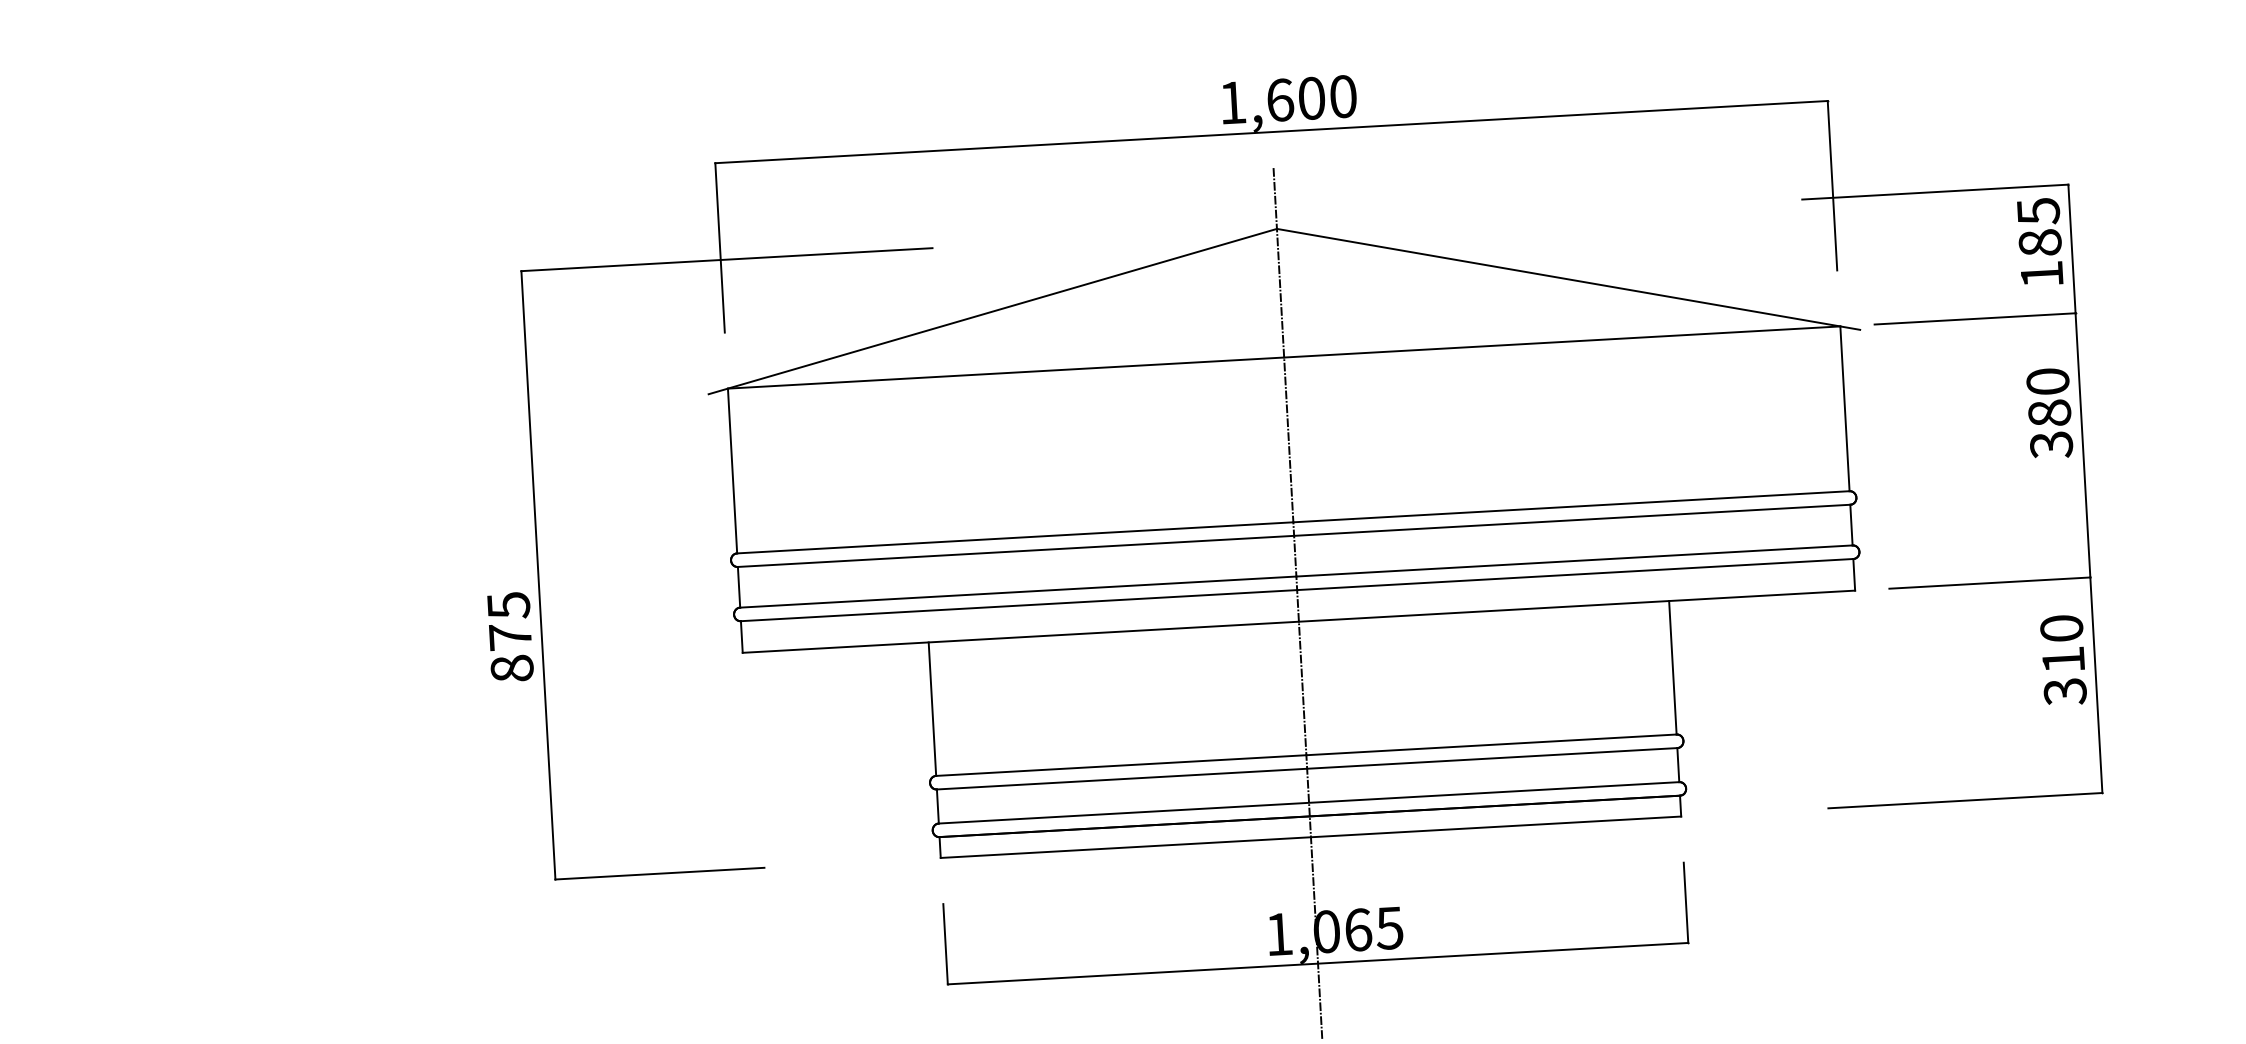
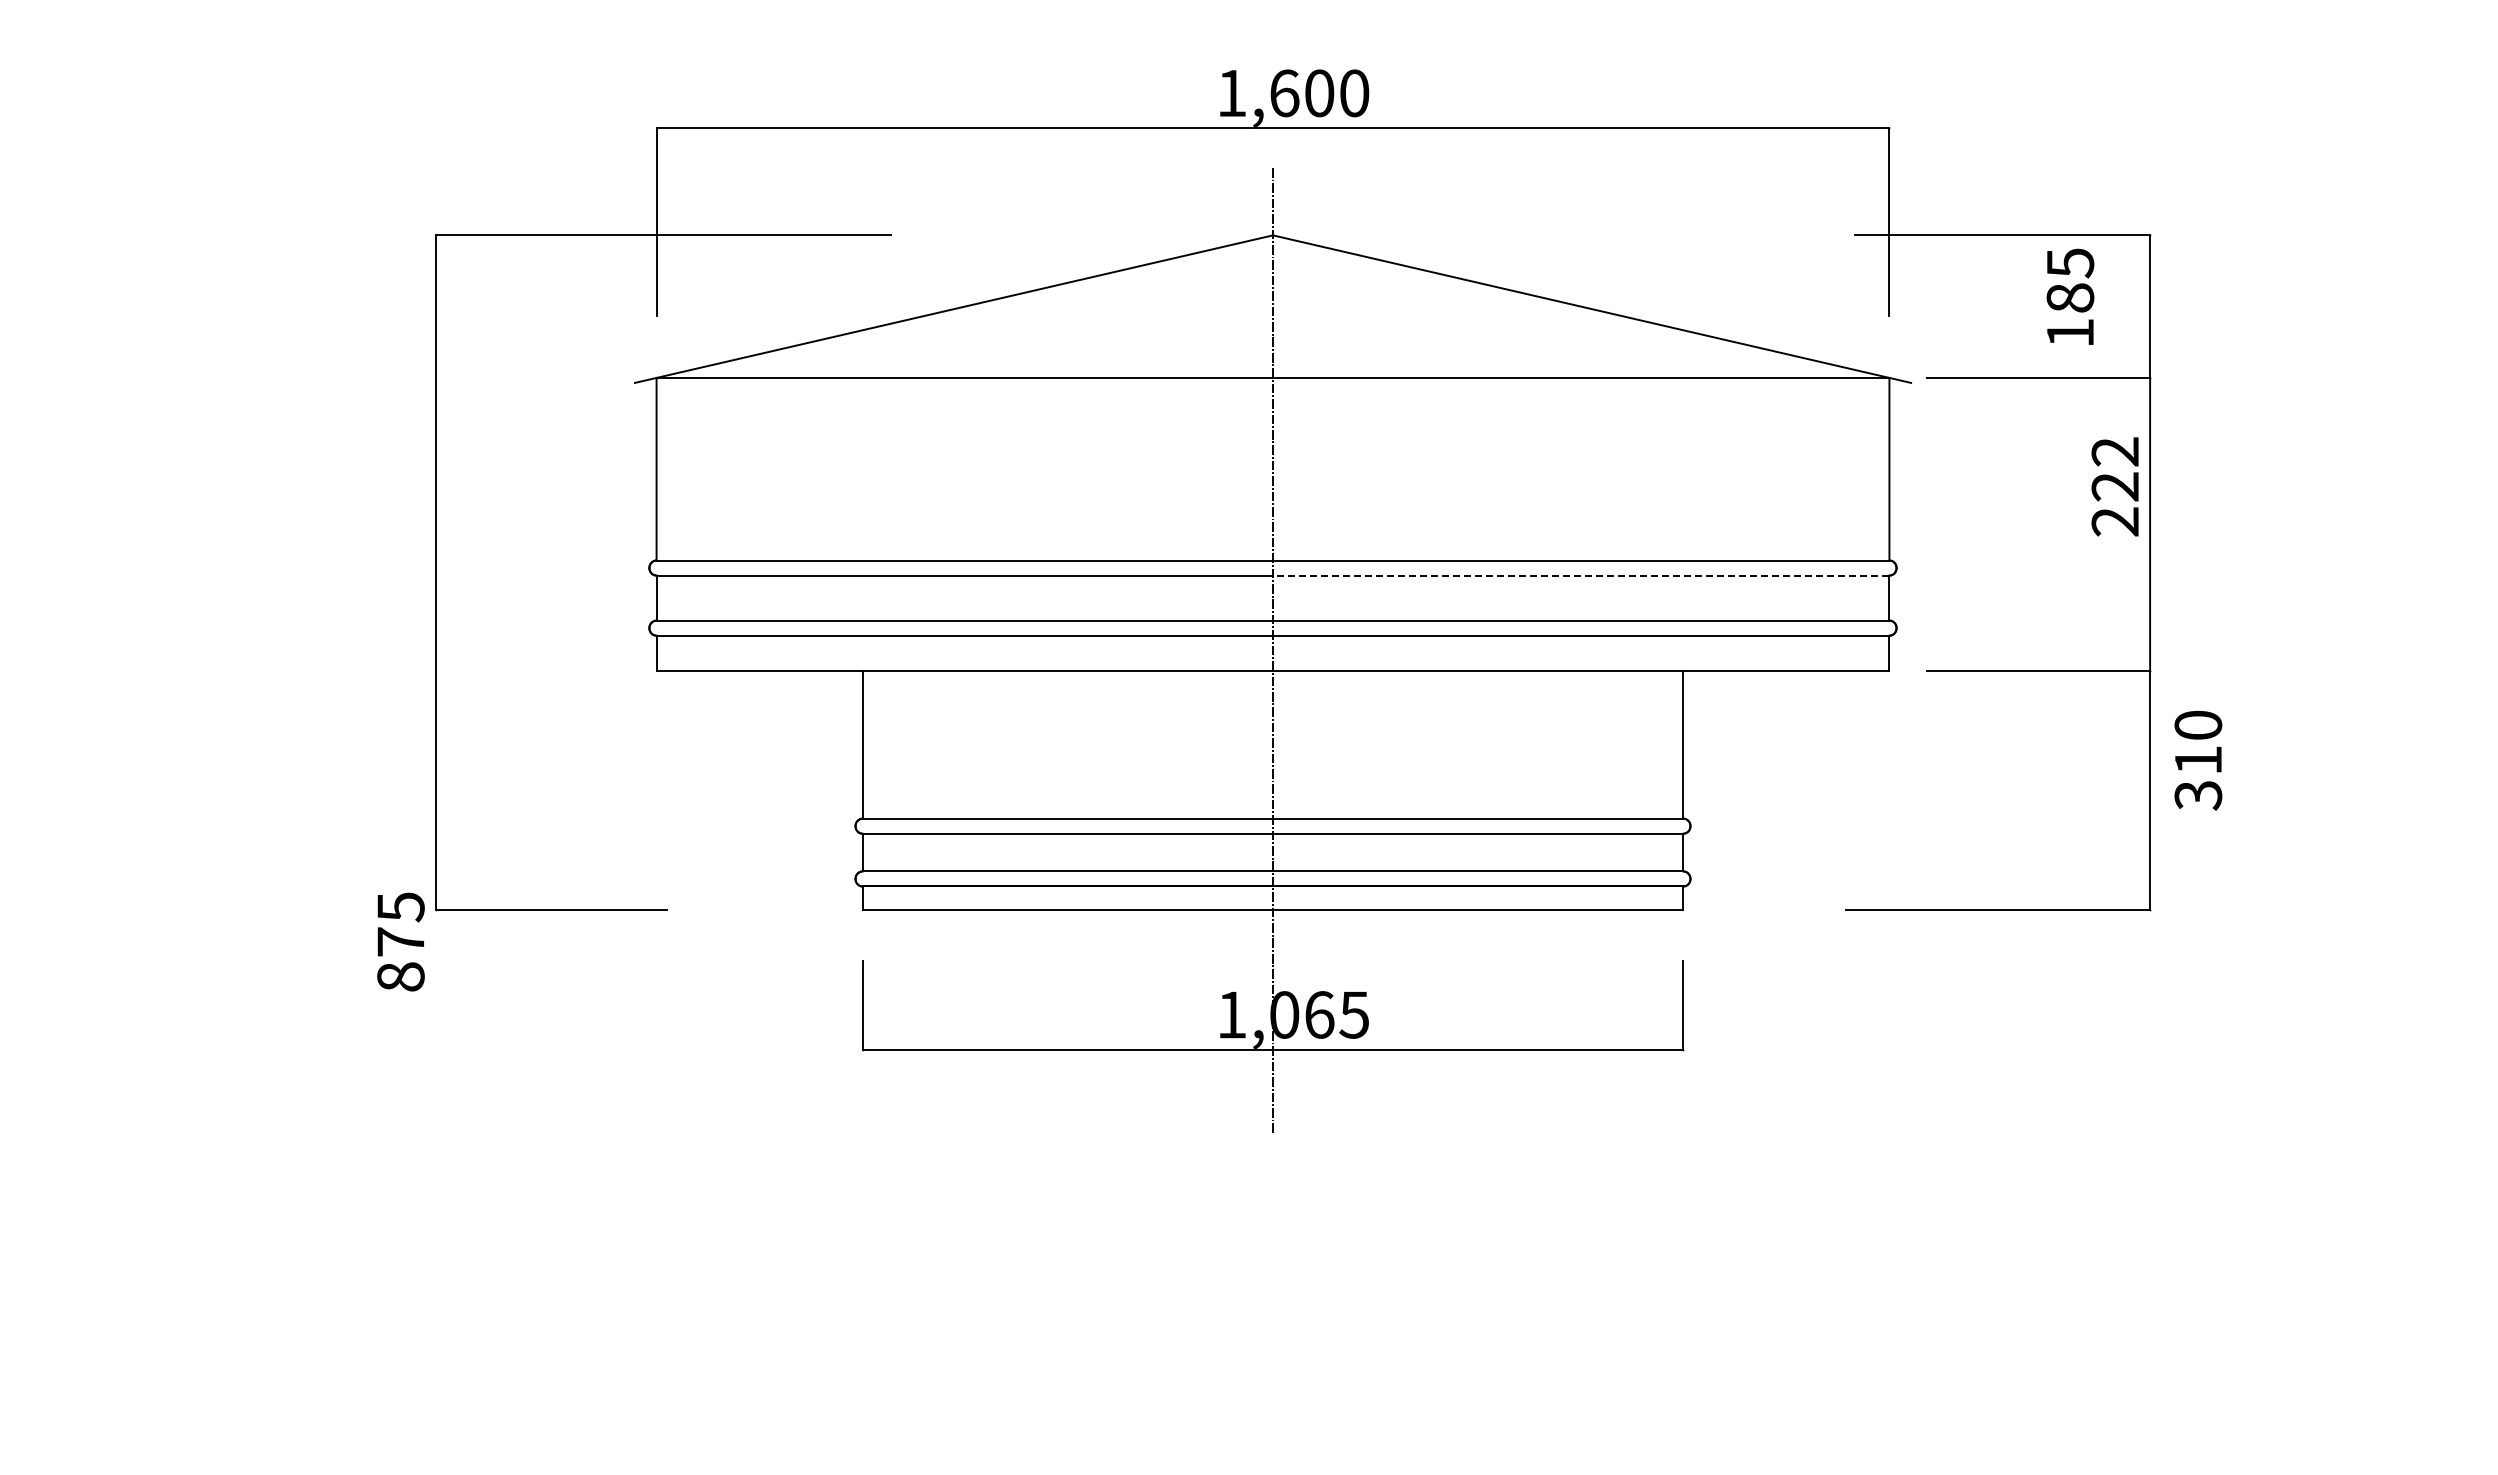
text: (2040, 241) -> (2070, 296), moved
text: (2049, 413) -> (2115, 487), 380 -> 222
line: (1571, 520) -> (1580, 575), solid -> dashed
text: (510, 636) -> (400, 941), moved
text: (2063, 660) -> (2198, 760), moved

